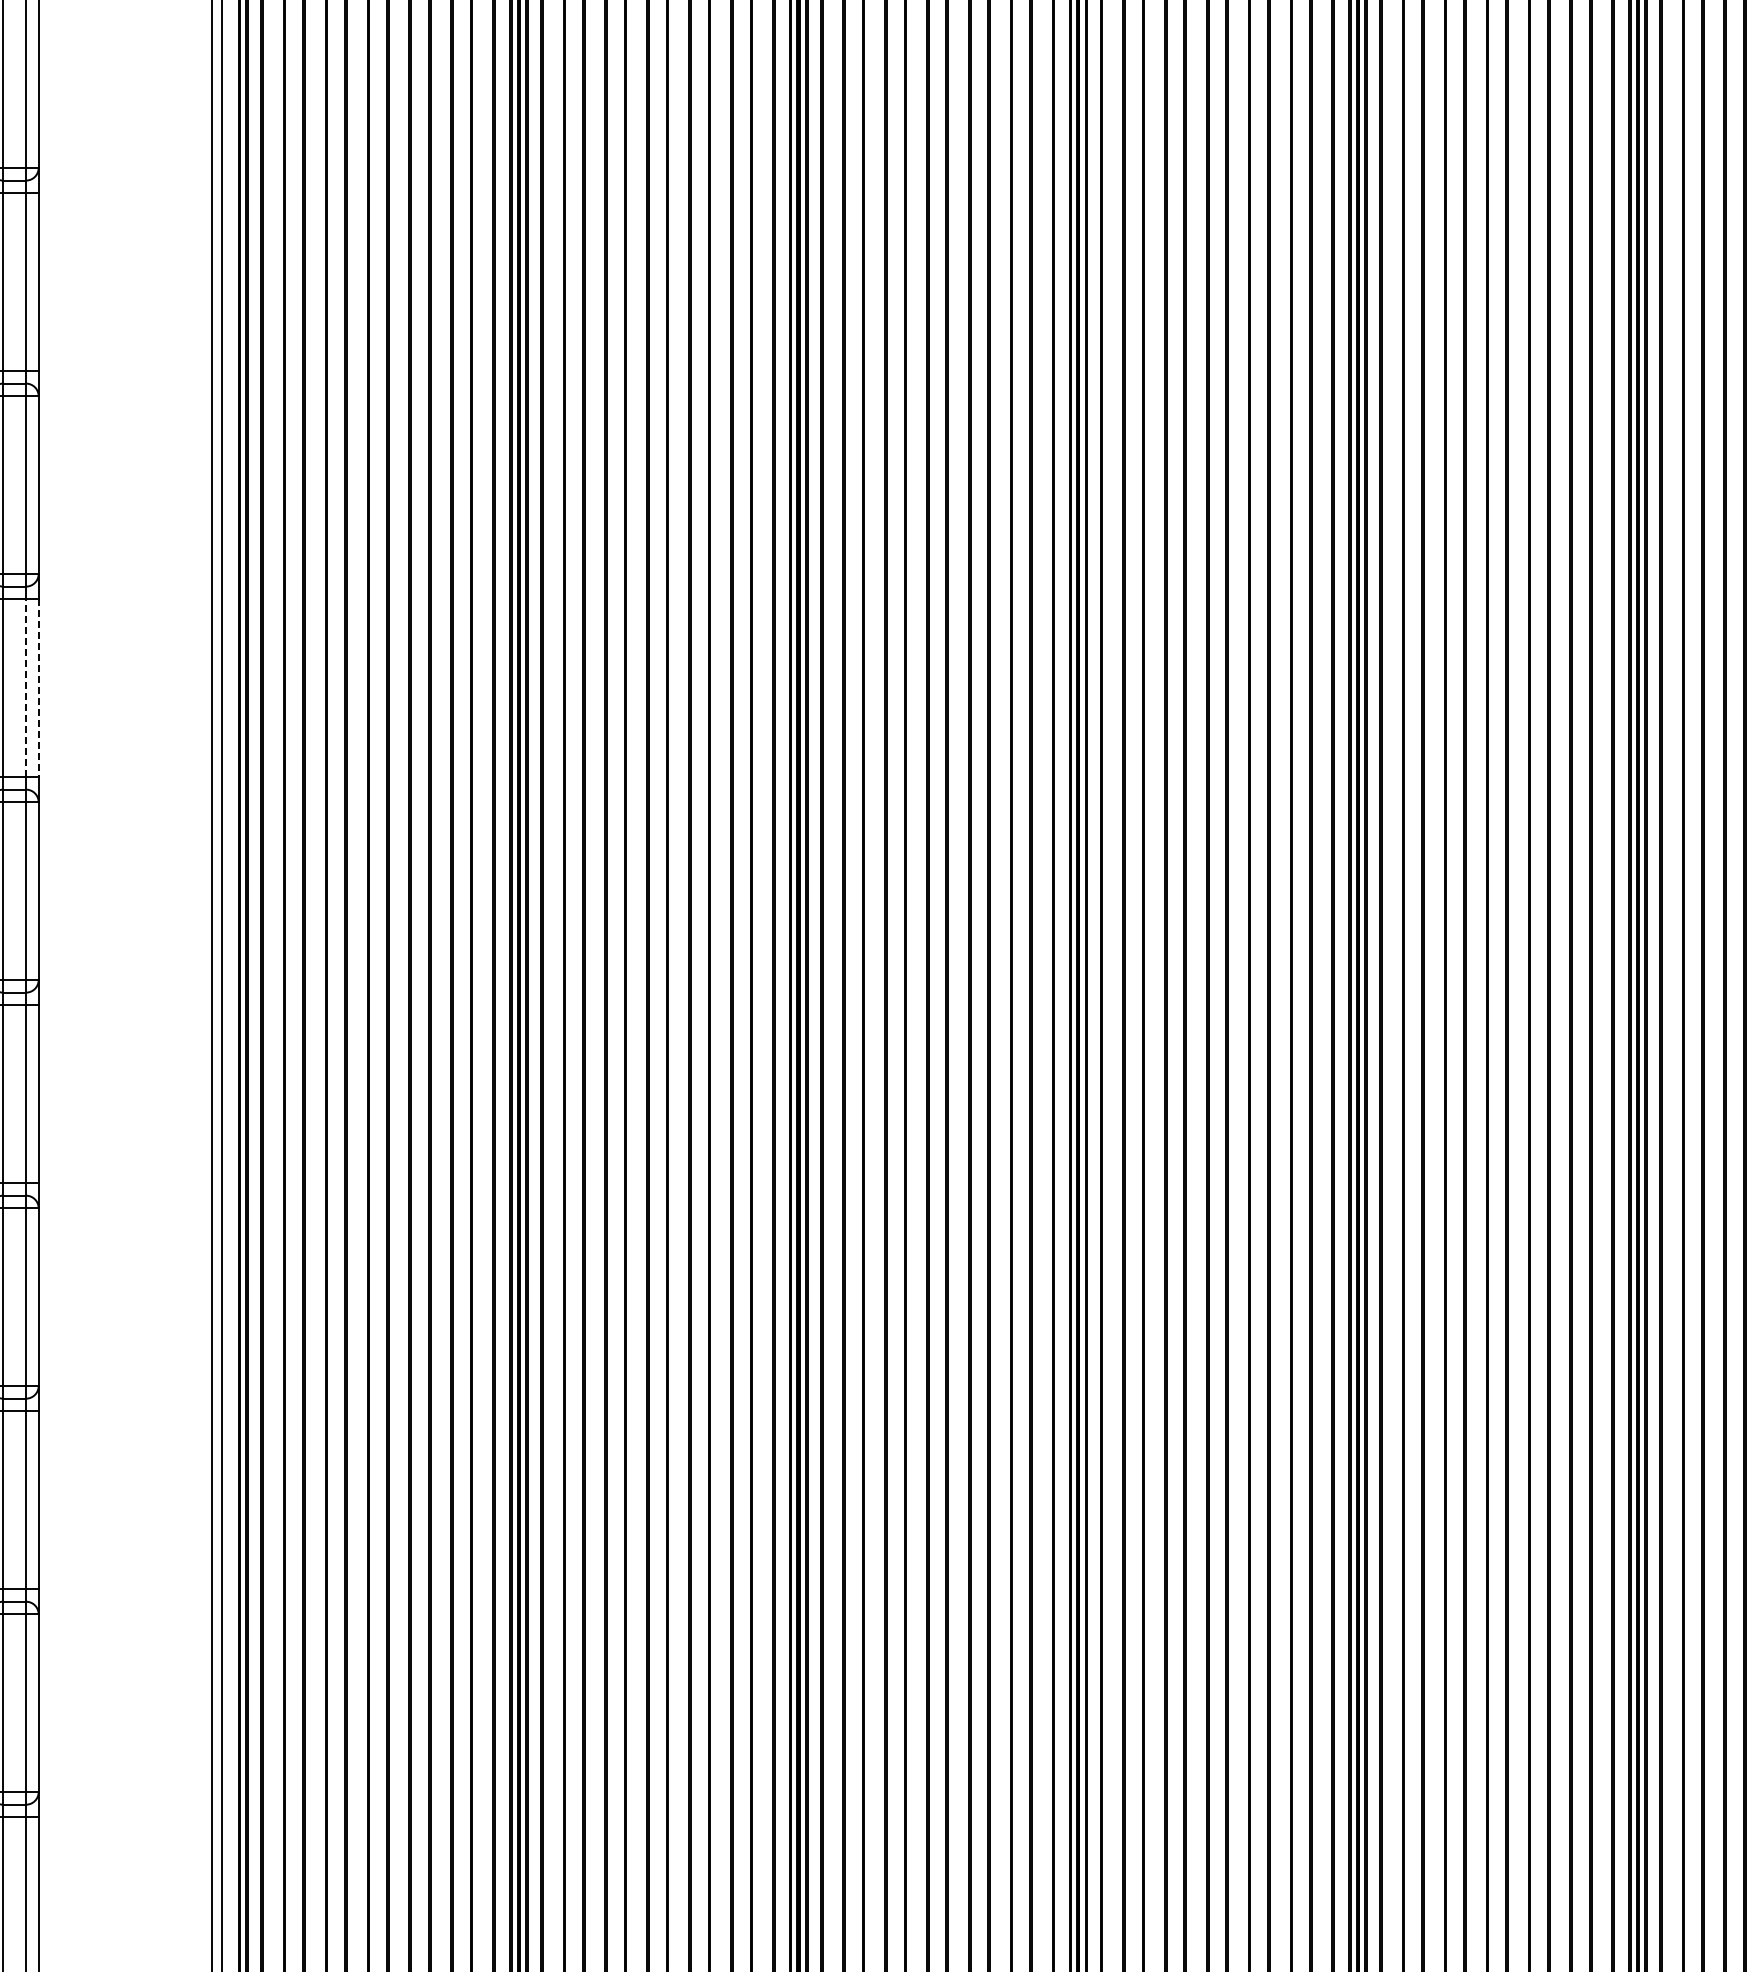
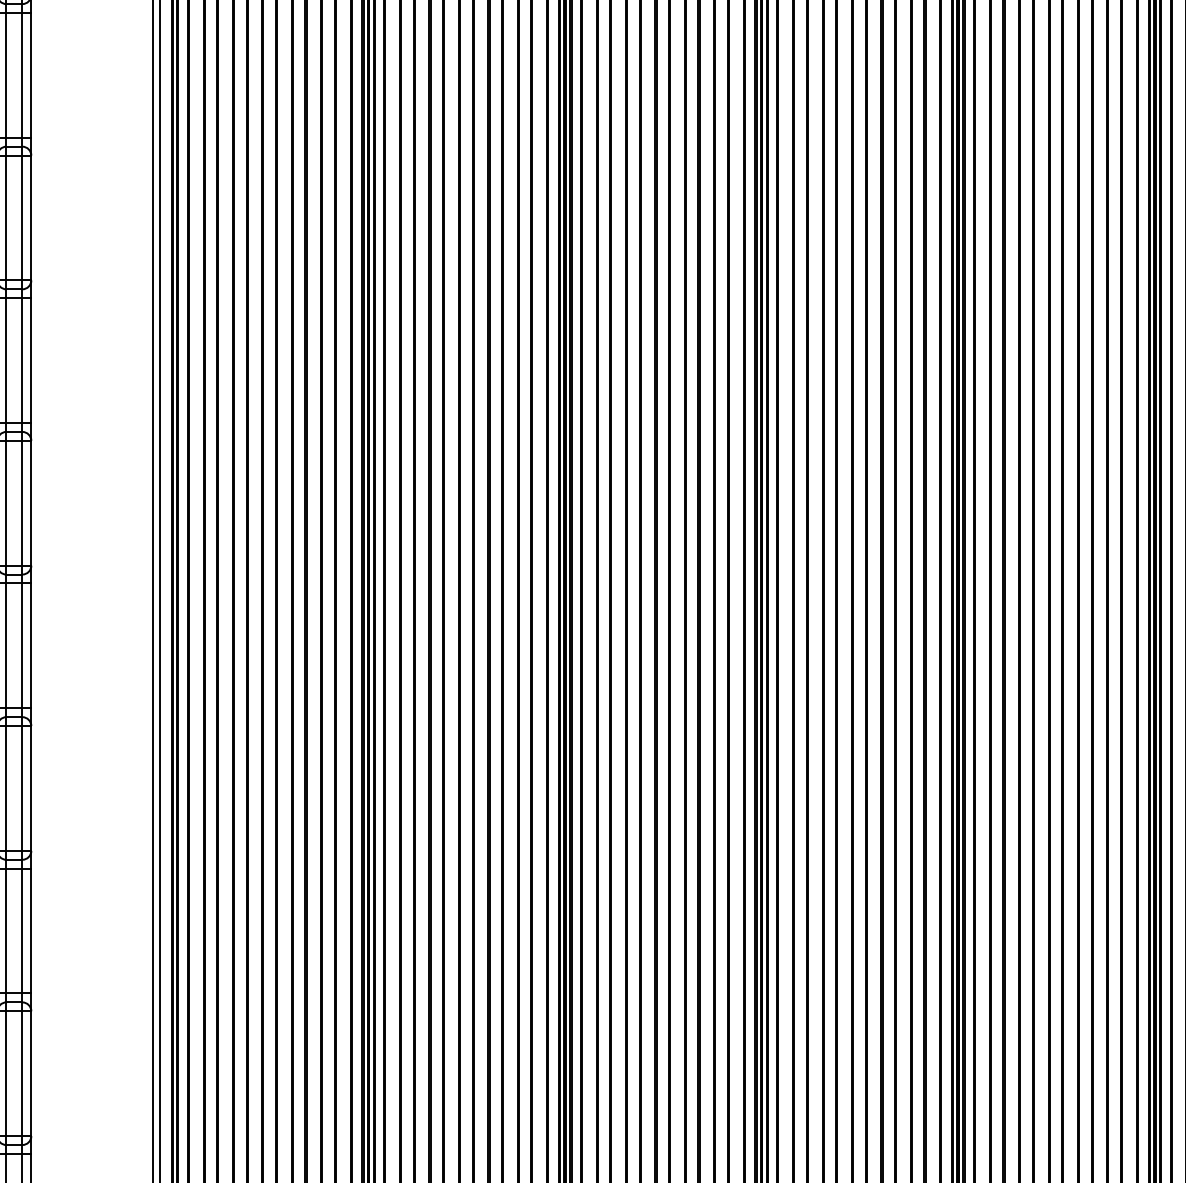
line: (26, 688) -> (22, 360), dashed -> solid
line: (38, 688) -> (31, 360), dashed -> solid

